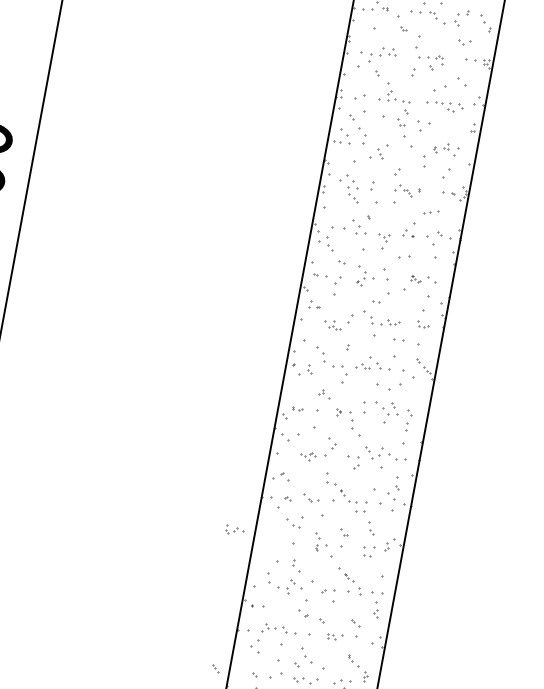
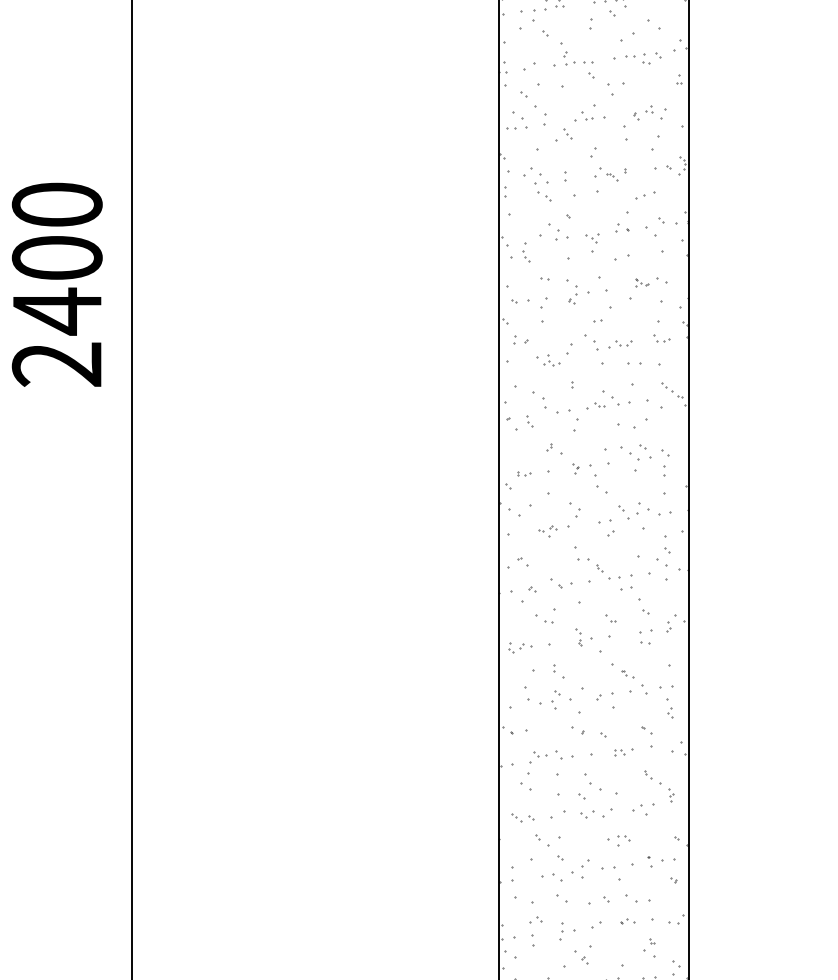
part: (401, 122) -> (587, 115), moved
part: (331, 239) -> (526, 252), size x0.62
part: (234, 530) -> (520, 647), moved
part: (316, 542) -> (578, 637), size x0.71
part: (215, 668) -> (516, 817), moved

